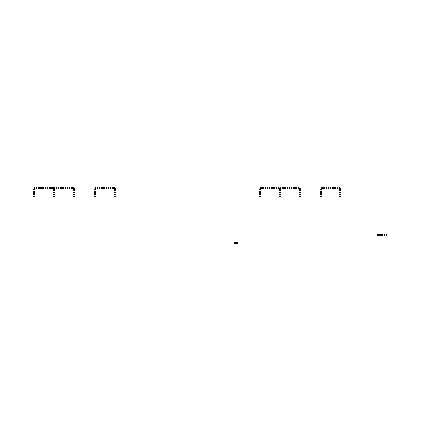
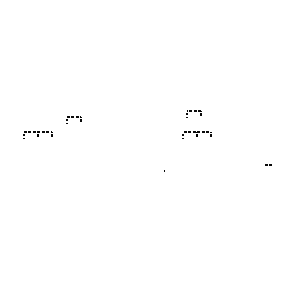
part: (104, 191) -> (73, 119), moved
part: (329, 191) -> (193, 113), moved

